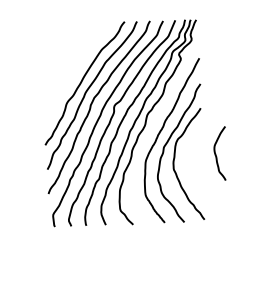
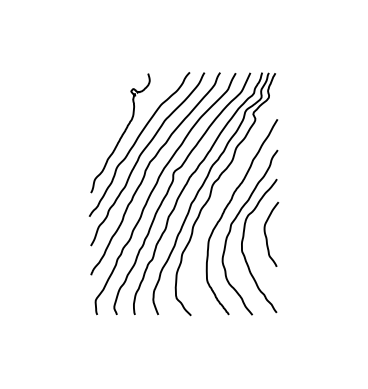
curve: (69, 75) -> (121, 134), added
curve: (216, 153) -> (266, 234), moved

